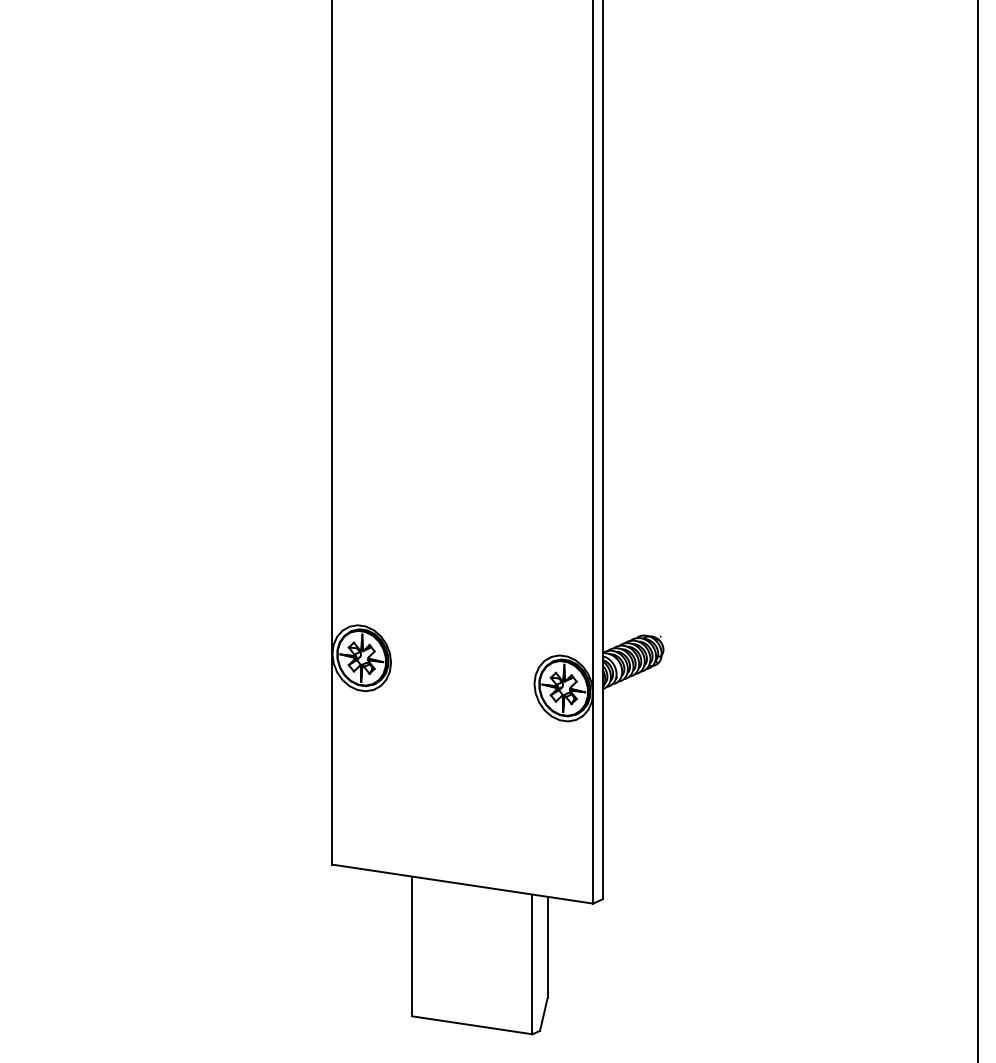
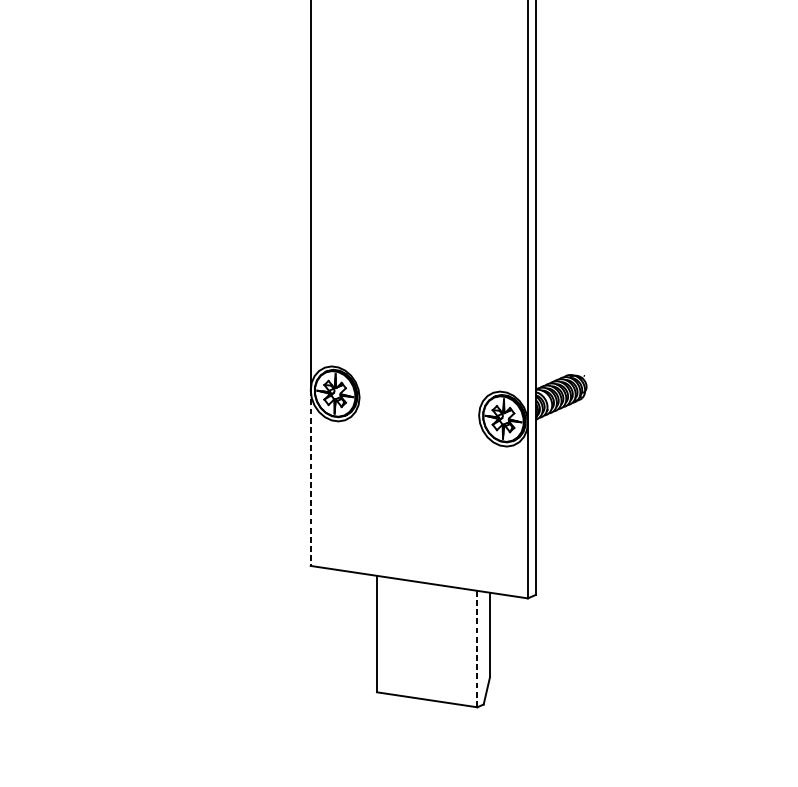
line: (332, 759) -> (310, 478), solid -> dashed
line: (532, 964) -> (477, 649), solid -> dashed

